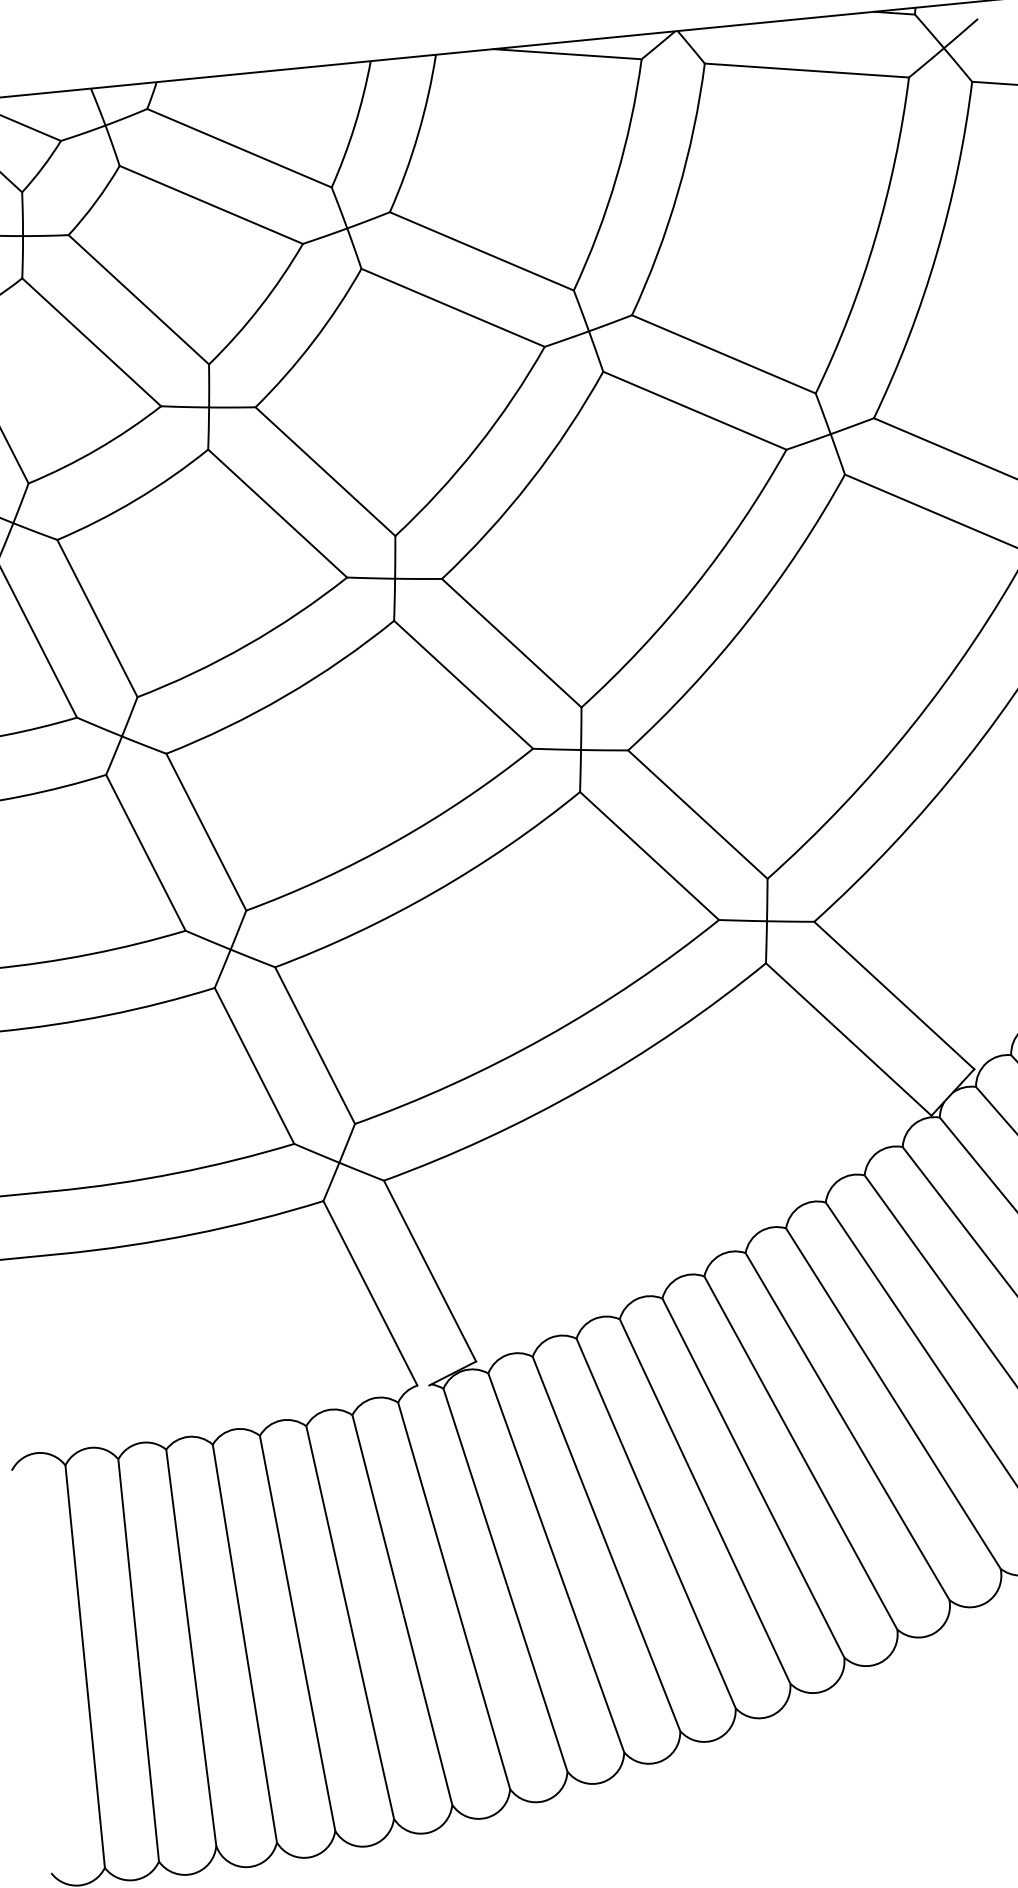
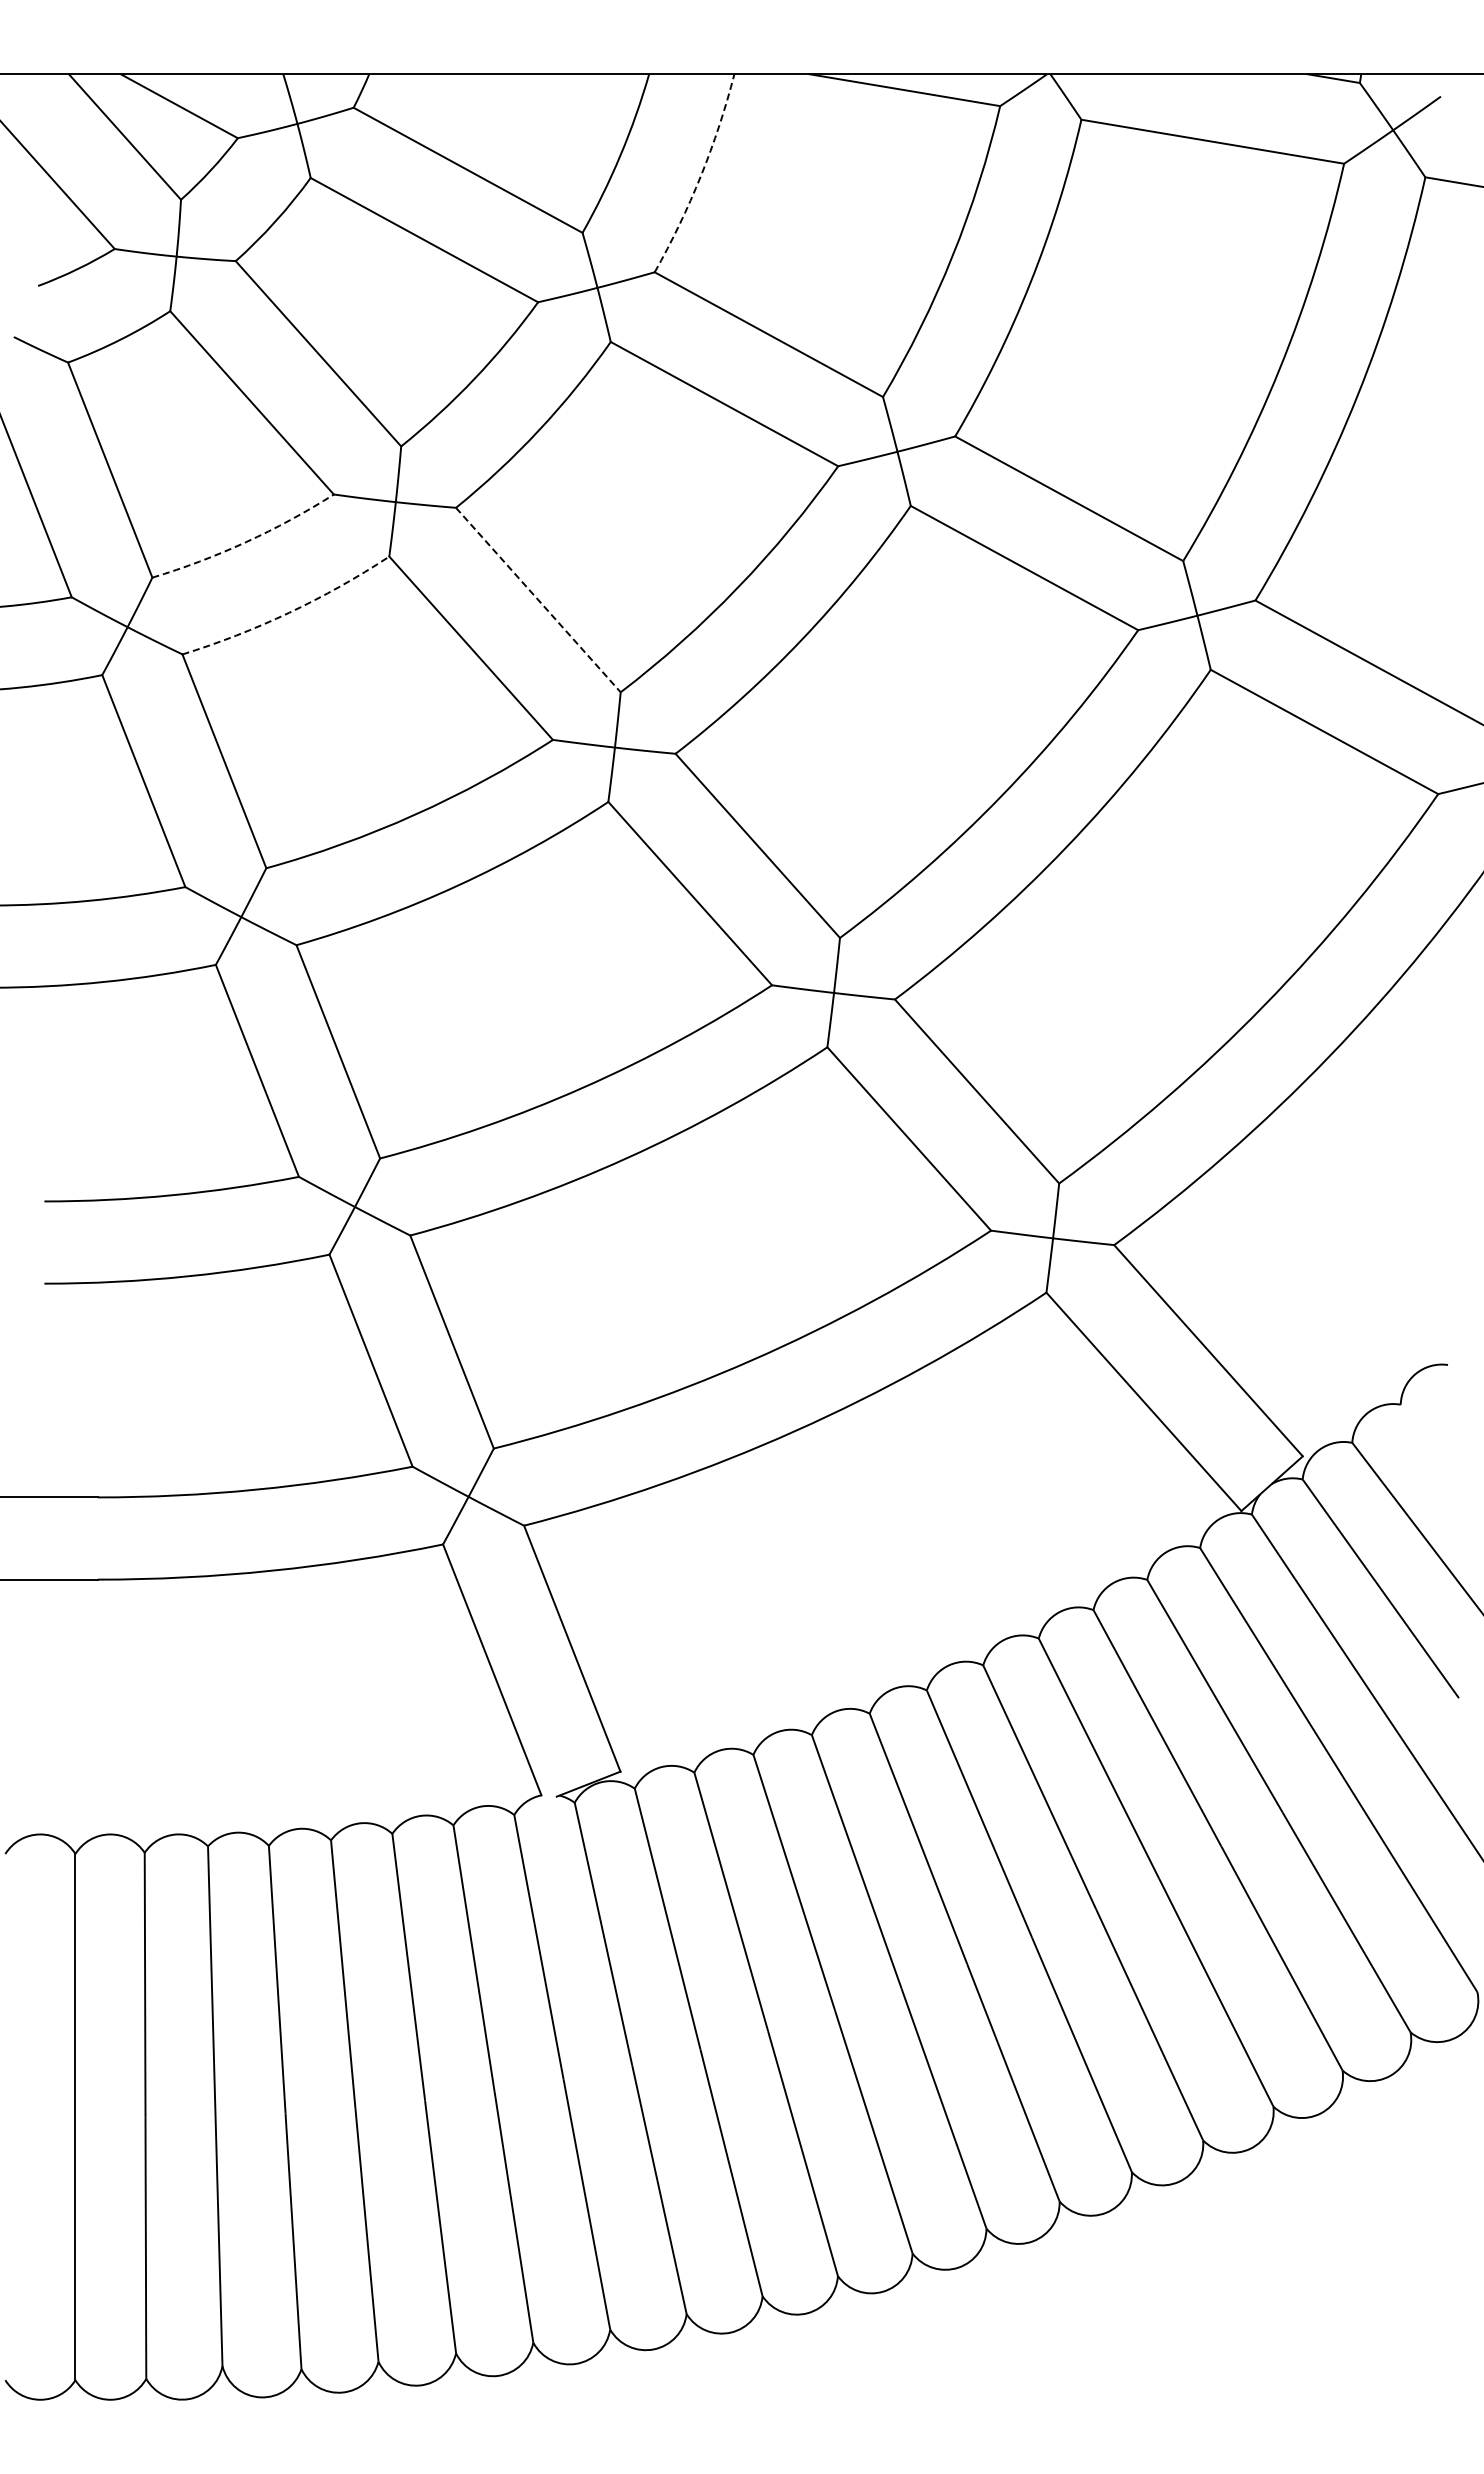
arc: (418, 134) -> (701, 175), solid -> dashed
arc: (97, 449) -> (245, 542), solid -> dashed
line: (325, 471) -> (538, 600), solid -> dashed
arc: (136, 499) -> (289, 612), solid -> dashed

